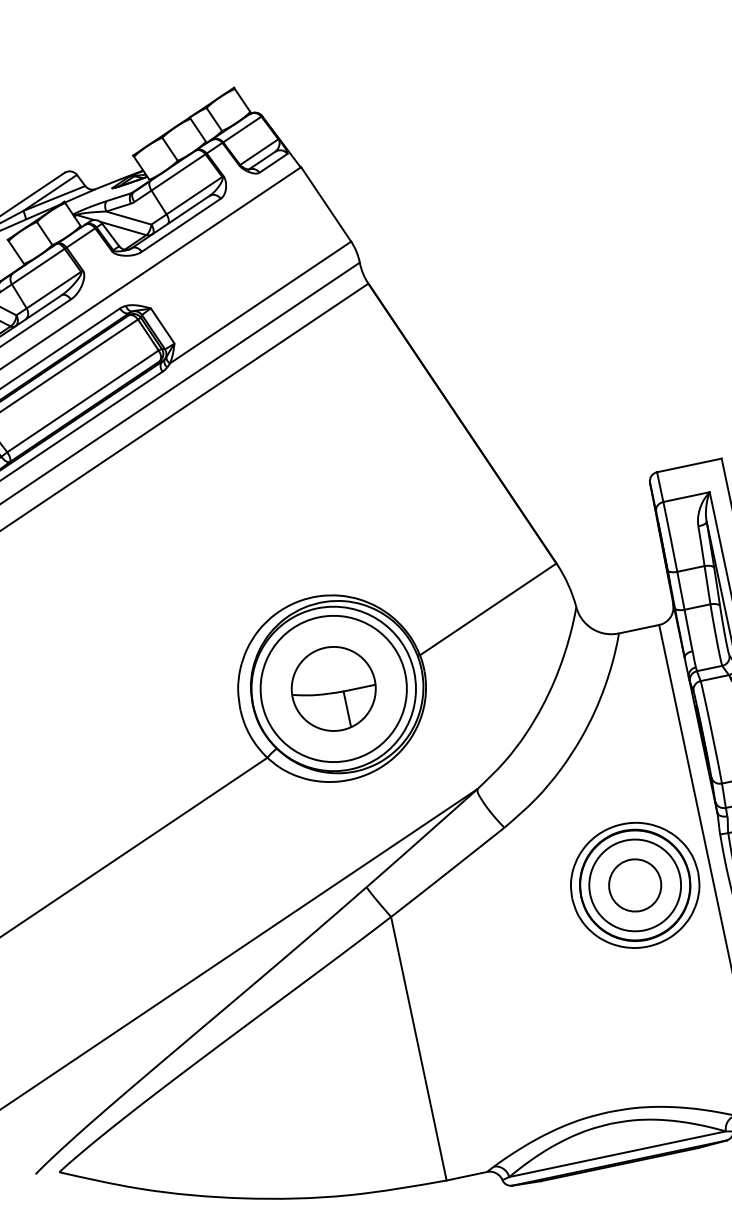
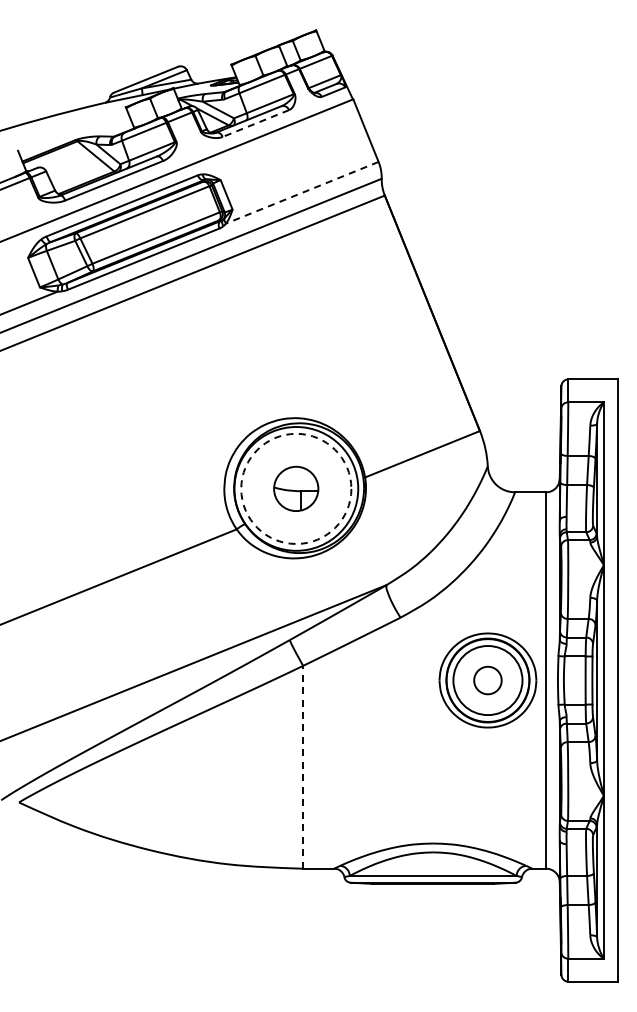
line: (180, 225) -> (255, 123), solid -> dashed
line: (259, 302) -> (301, 192), solid -> dashed
part: (332, 688) -> (295, 488), size x0.7
circle: (333, 688) -> (296, 488), solid -> dashed
circle: (634, 885) -> (487, 680), size x0.7
line: (419, 1047) -> (303, 766), solid -> dashed

